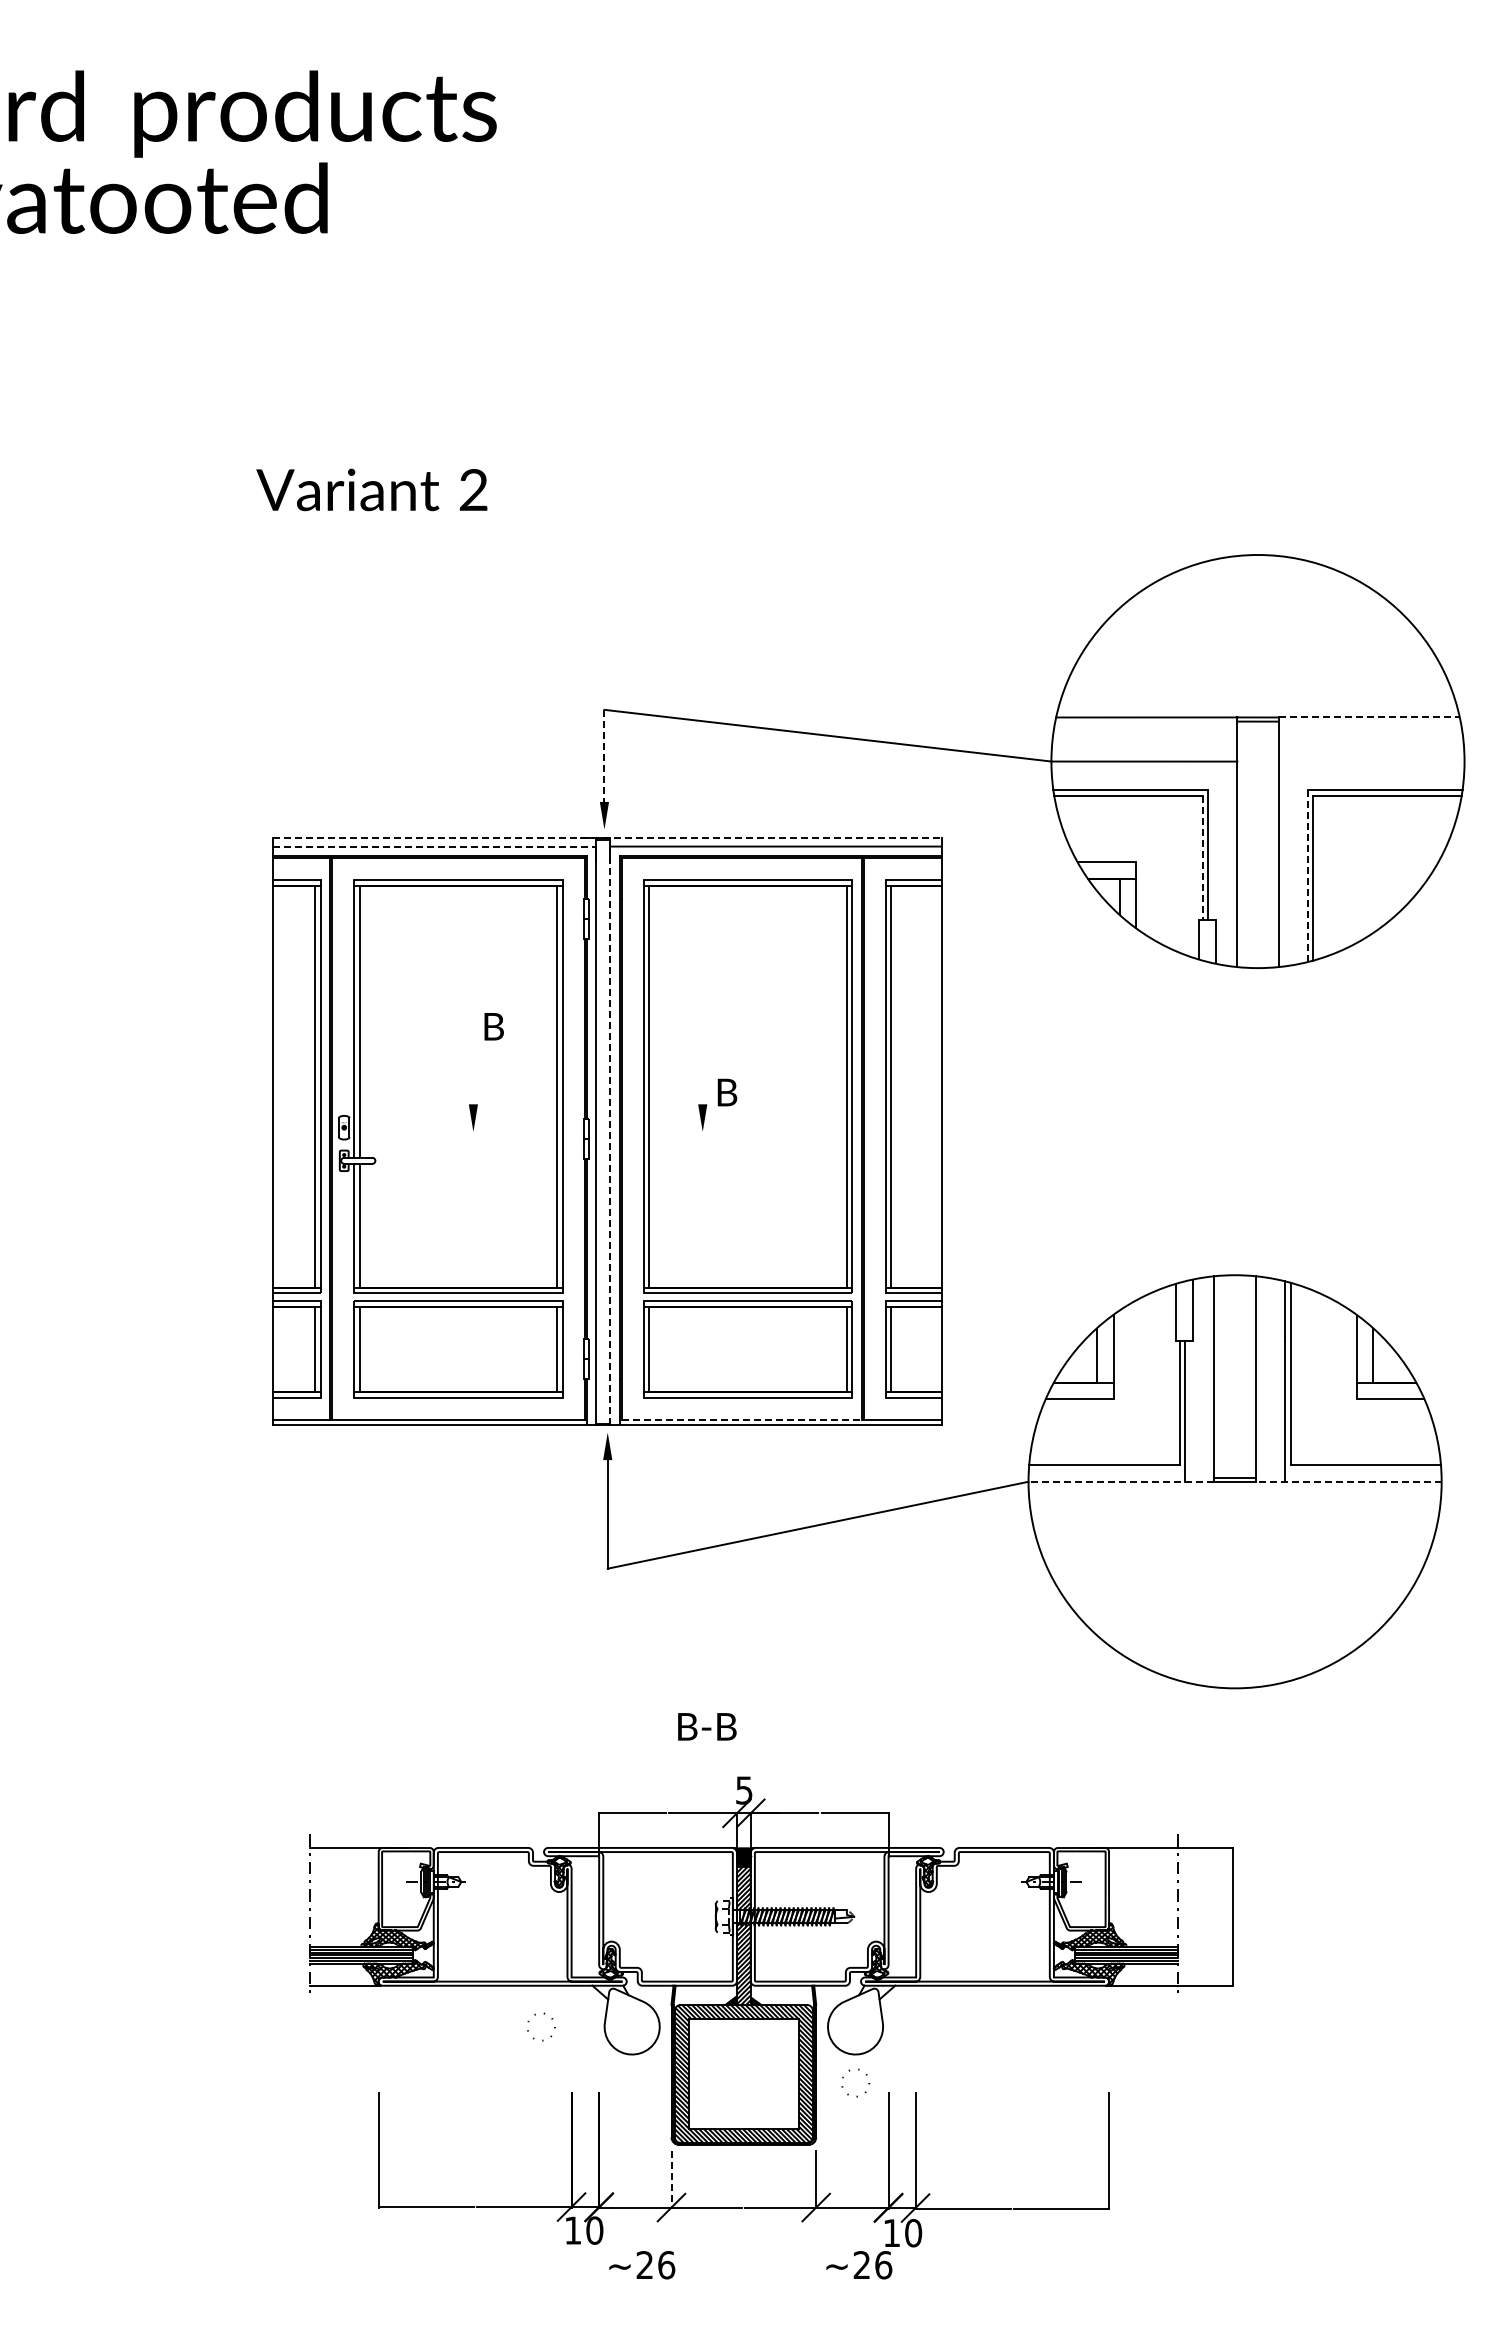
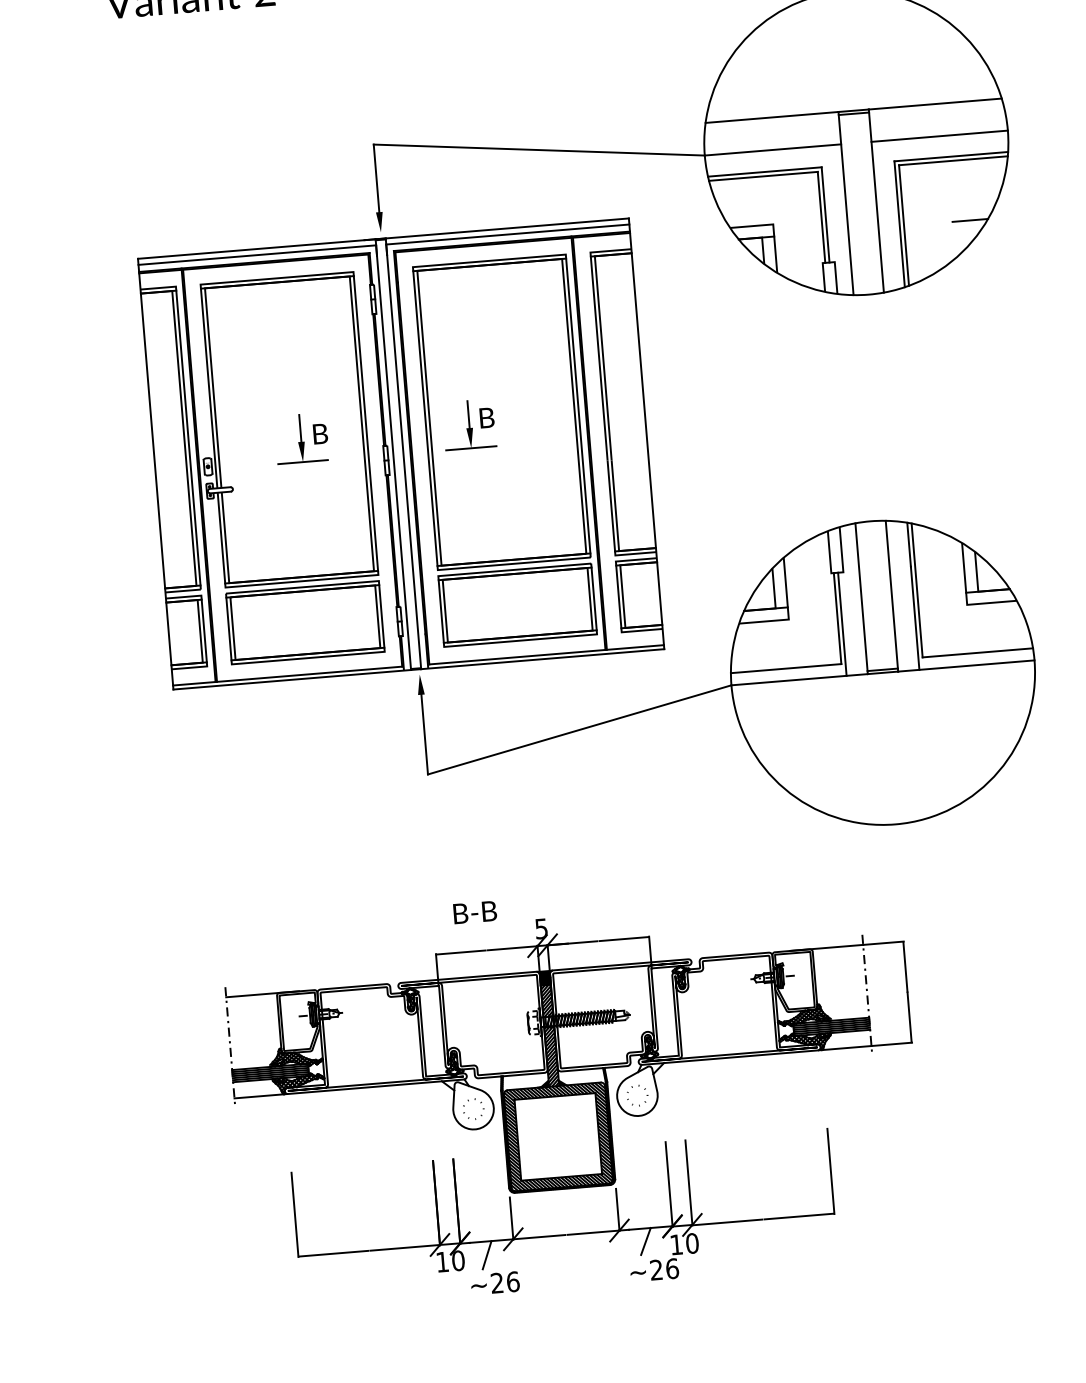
line: (1369, 717) -> (935, 104), dashed -> solid
line: (604, 756) -> (376, 178), dashed -> solid
line: (1371, 761) -> (939, 136), added
line: (607, 838) -> (383, 238), dashed -> solid
line: (434, 846) -> (257, 255), dashed -> solid
line: (1202, 858) -> (821, 217), dashed -> solid
line: (1307, 876) -> (899, 224), dashed -> solid
line: (1403, 878) -> (970, 220), added
text: (493, 1026) -> (320, 433), moved
line: (473, 1085) -> (300, 428), added
line: (702, 1085) -> (468, 414), added
line: (473, 1131) -> (303, 461), added
line: (702, 1131) -> (471, 448), added
line: (610, 1135) -> (403, 456), dashed -> solid
line: (742, 1419) -> (517, 656), dashed -> solid
line: (1121, 1481) -> (799, 679), dashed -> solid
line: (1348, 1481) -> (966, 665), dashed -> solid
text: (707, 1726) -> (475, 912), moved
circle: (541, 2026) -> (473, 1108), moved
circle: (855, 2082) -> (637, 1095), moved
line: (671, 2179) -> (511, 1218), dashed -> solid
line: (633, 2225) -> (486, 1254), added
line: (850, 2225) -> (645, 1241), added

